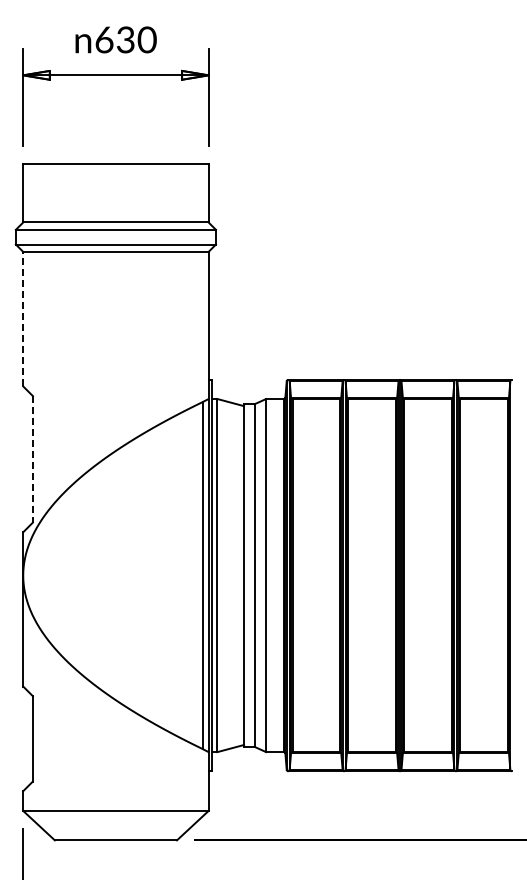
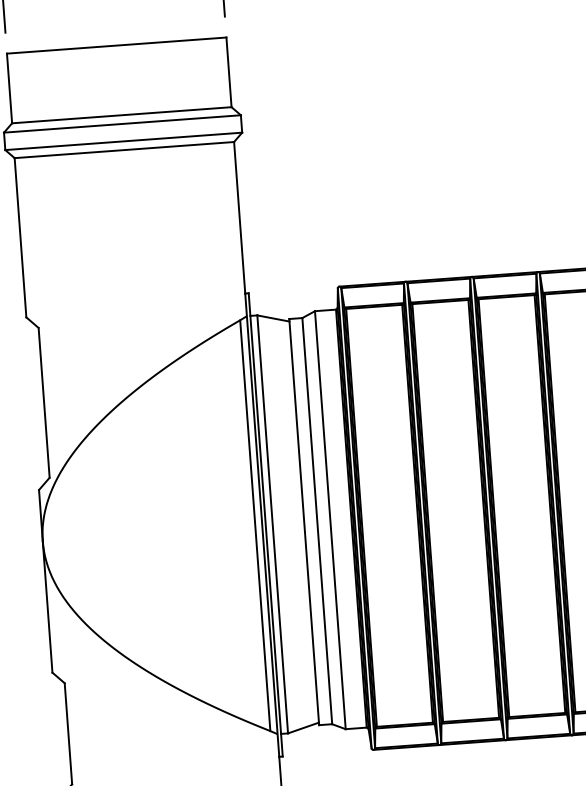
line: (23, 318) -> (20, 236), dashed -> solid
line: (32, 459) -> (43, 403), dashed -> solid

